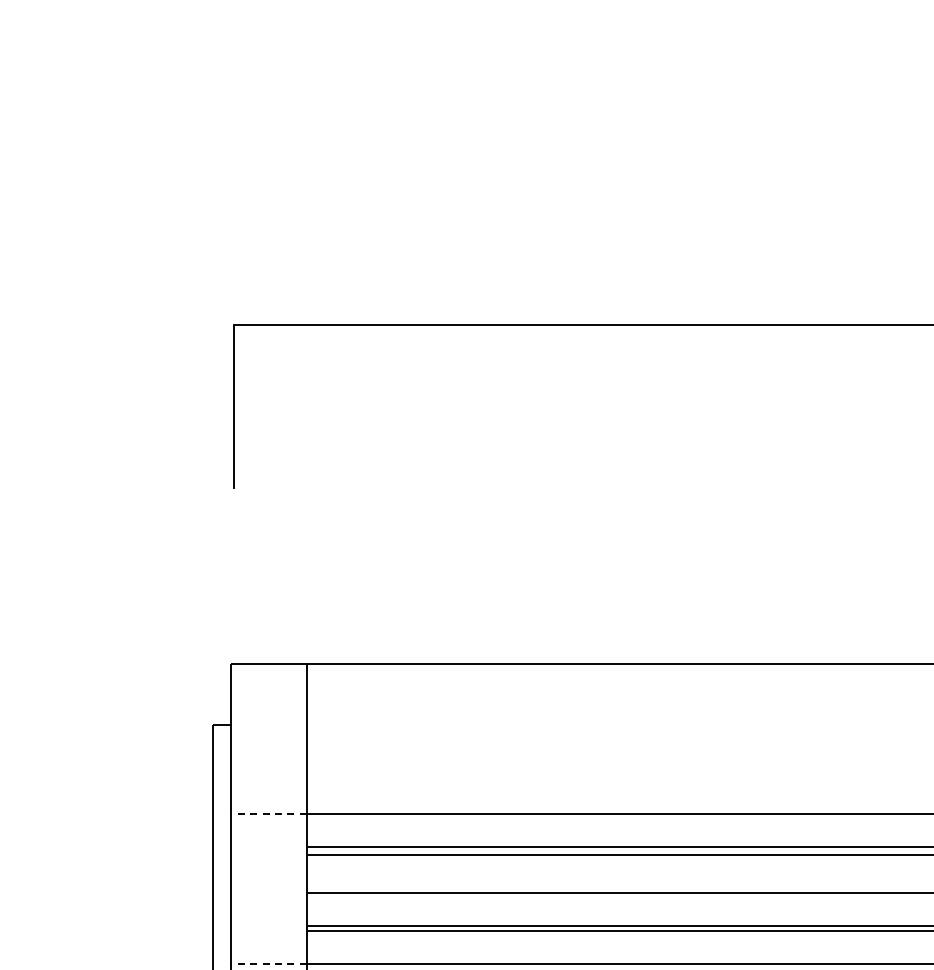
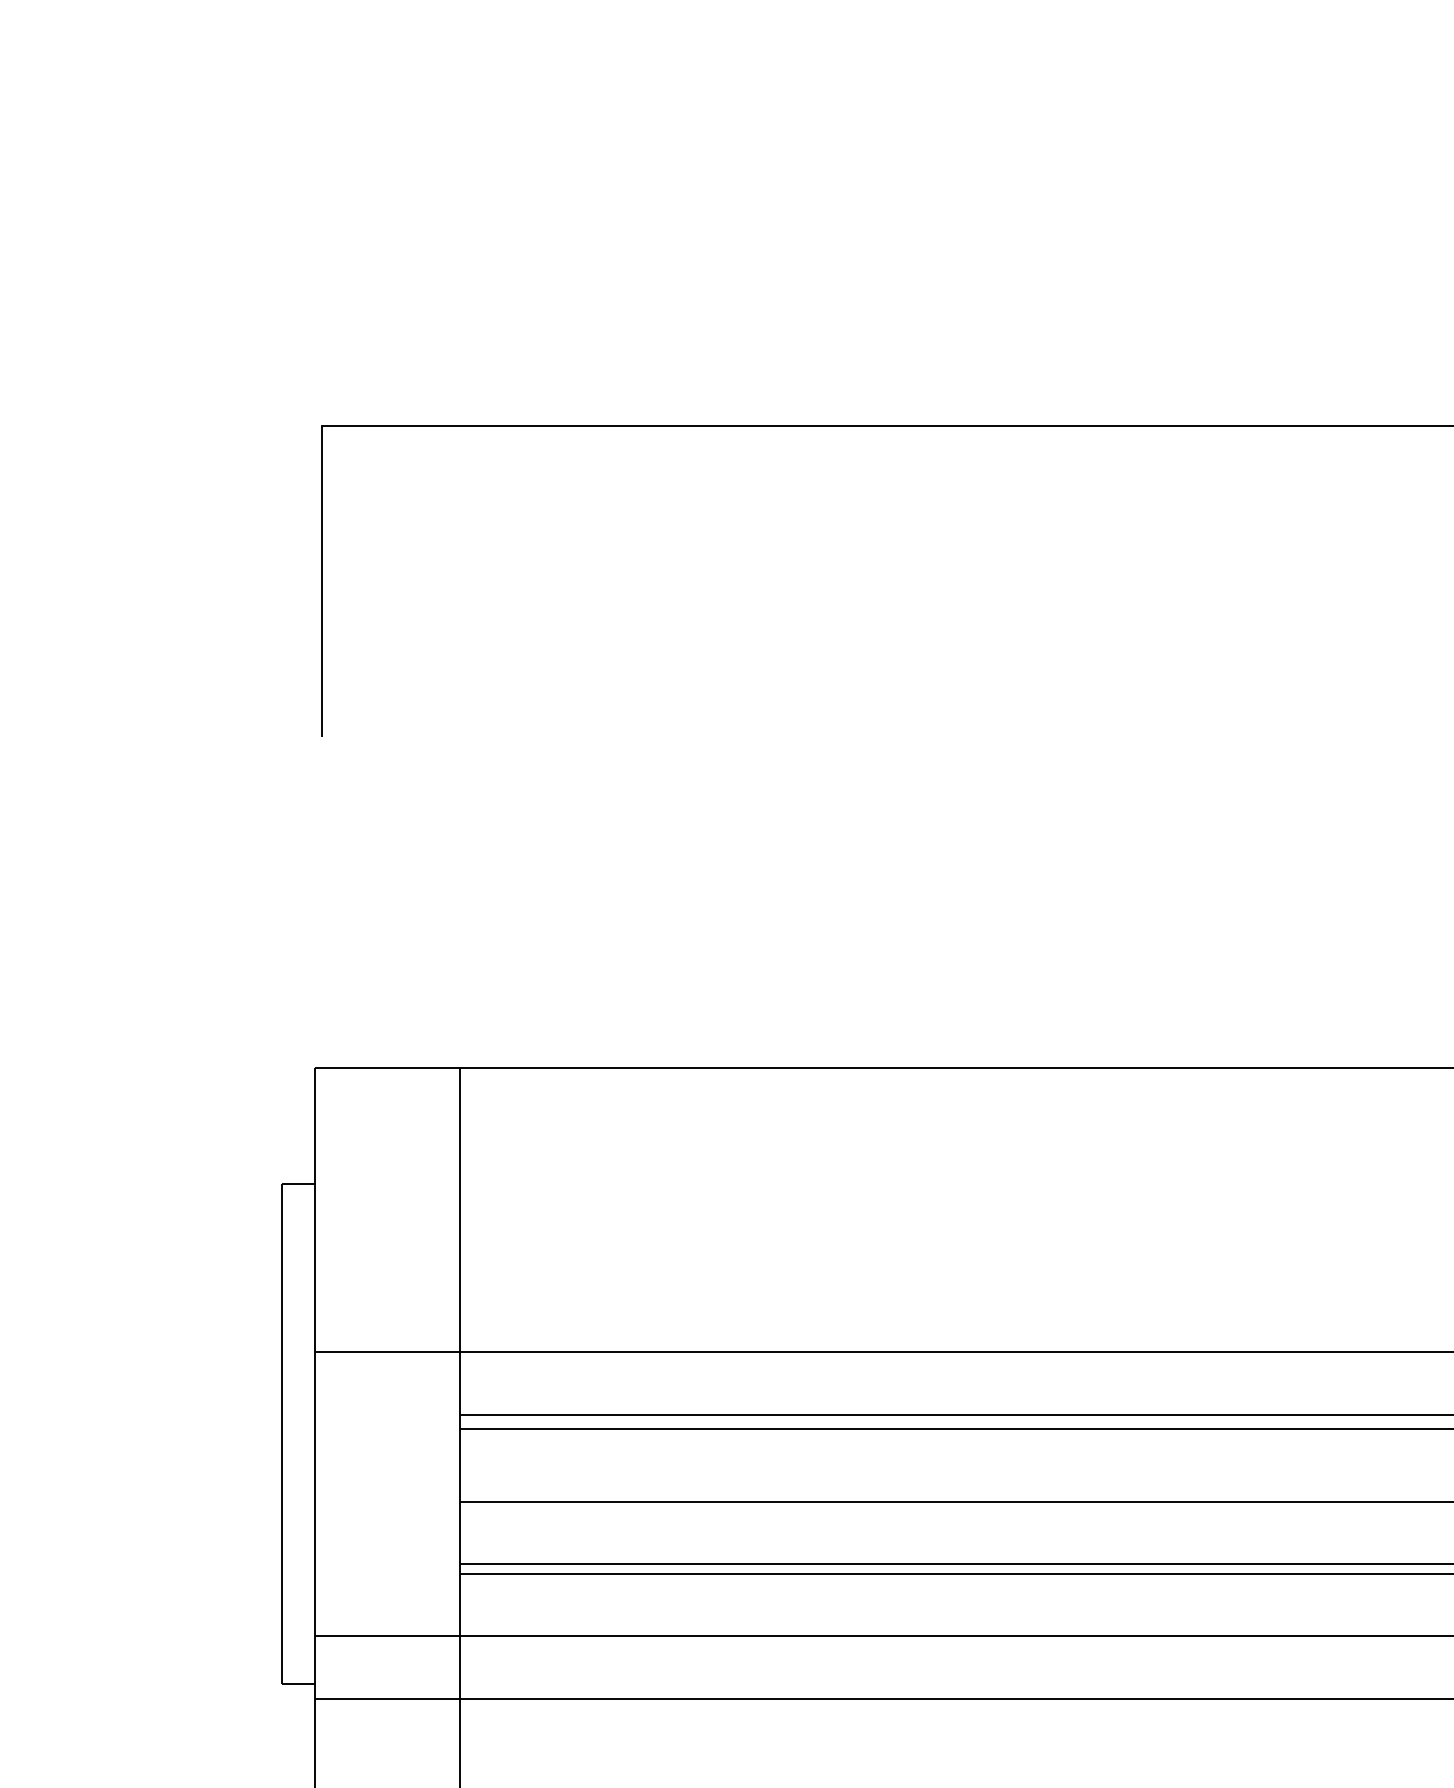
line: (268, 814) -> (386, 1352), dashed -> solid
line: (268, 964) -> (386, 1636), dashed -> solid

